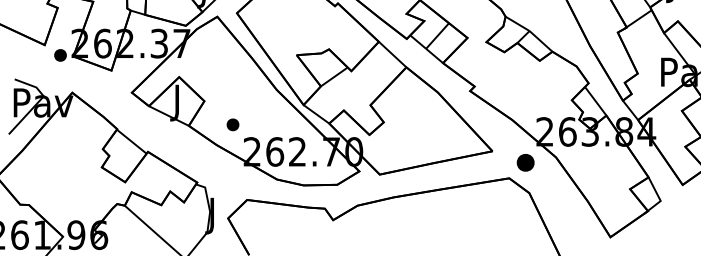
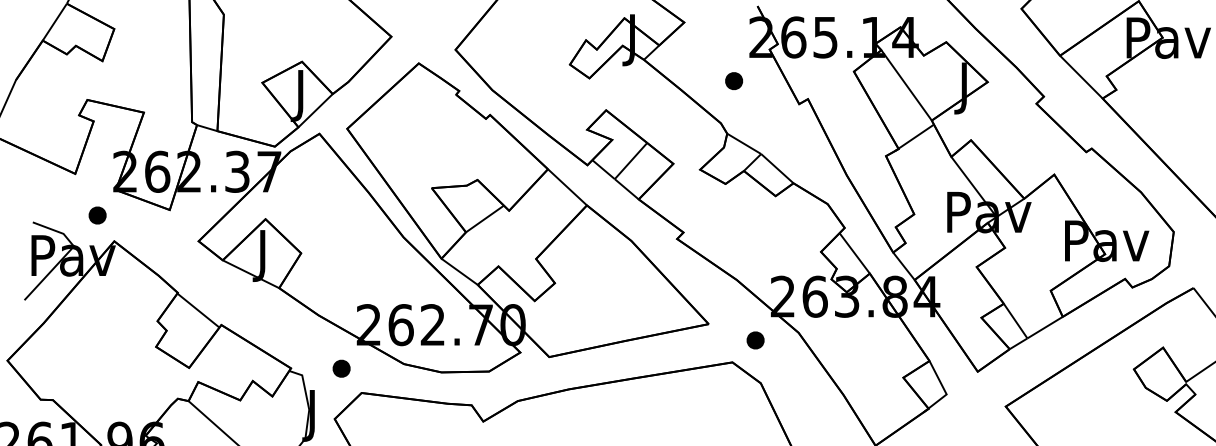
part: (60, 55) -> (97, 215), moved
part: (232, 124) -> (341, 368), moved
part: (525, 162) -> (755, 340), size x0.71

